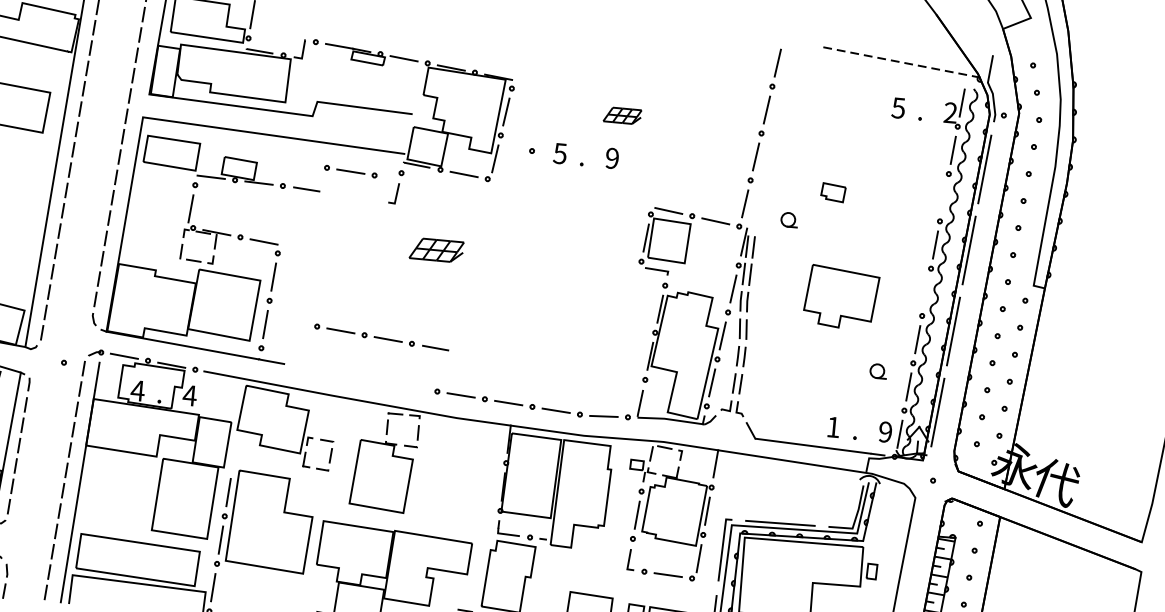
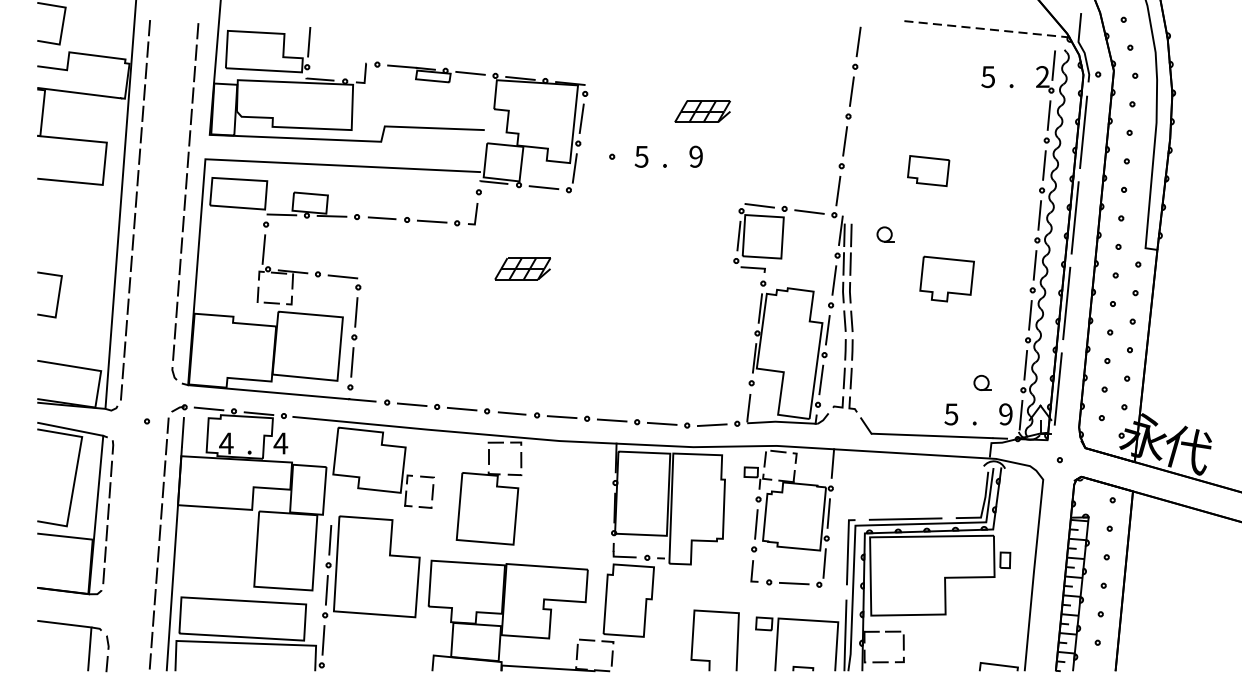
part: (622, 115) -> (702, 111), size x1.43
part: (351, 171) -> (432, 221), moved
part: (833, 192) -> (928, 170), size x1.67
line: (944, 197) -> (1044, 165), added
part: (789, 219) -> (885, 234), moved
line: (926, 292) -> (1034, 265), added
part: (840, 297) -> (946, 278), size x0.71
part: (382, 337) -> (455, 407), moved
part: (878, 370) -> (982, 382), moved
text: (833, 427) -> (951, 414), 1 -> 5

